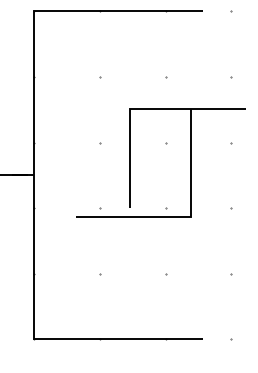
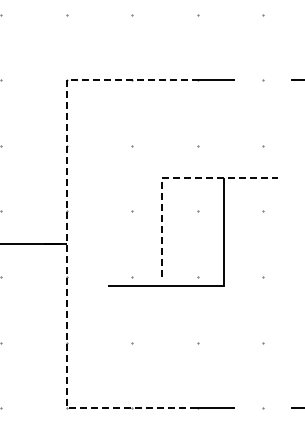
line: (138, 108) -> (170, 177), solid -> dashed
line: (34, 175) -> (66, 244), solid -> dashed

